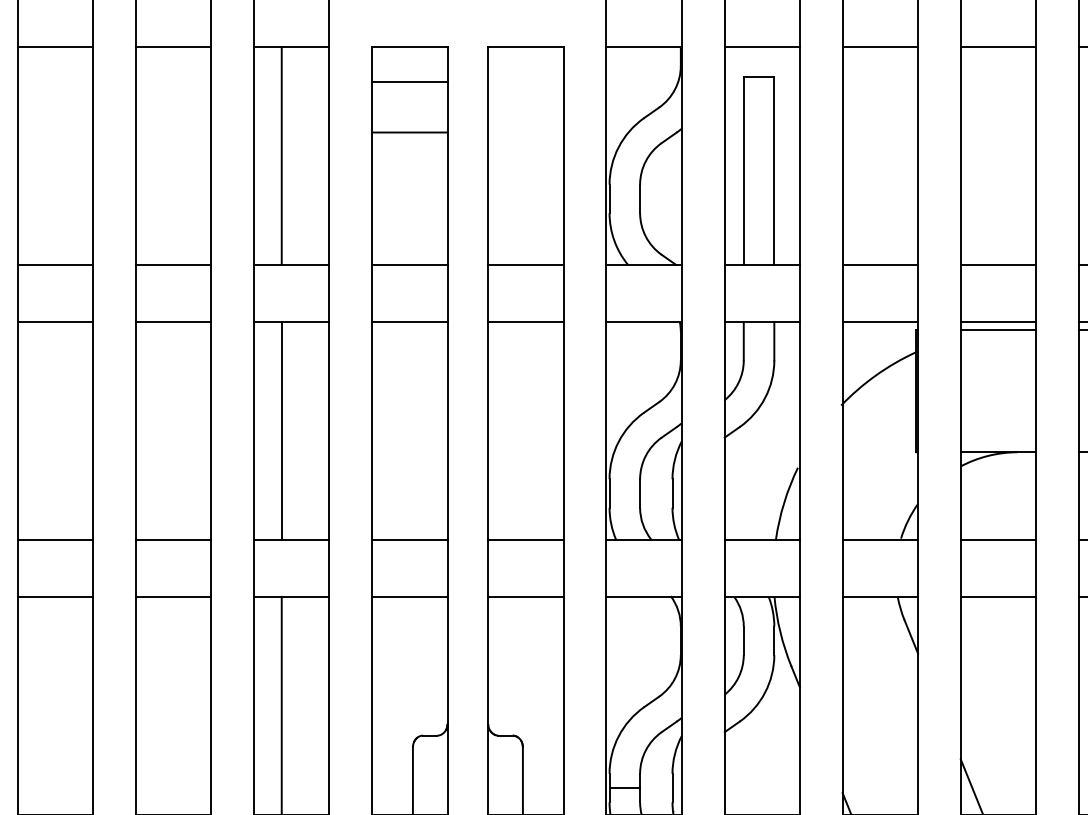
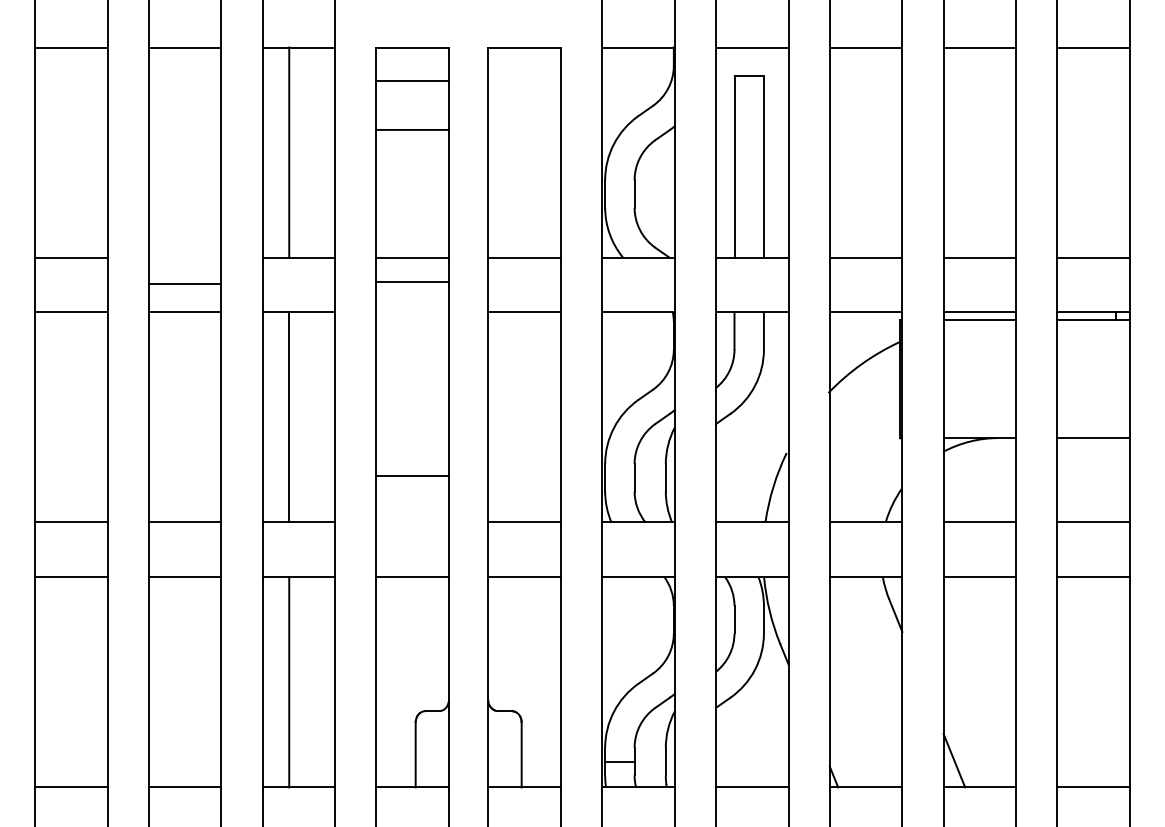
line: (173, 264) -> (184, 283), moved
line: (409, 321) -> (412, 282), moved
line: (409, 539) -> (412, 476), moved

